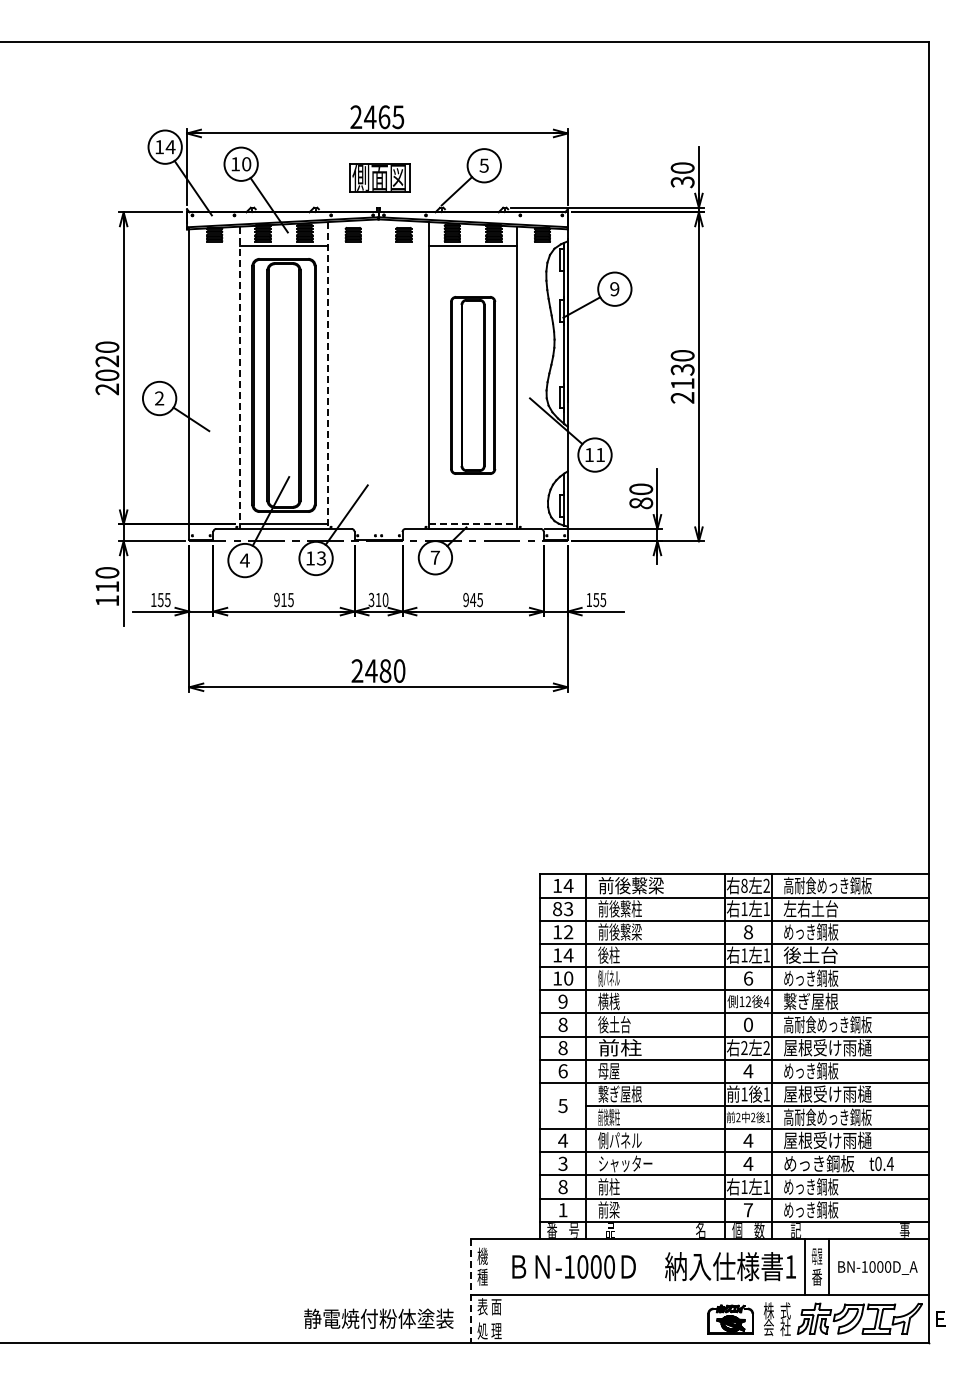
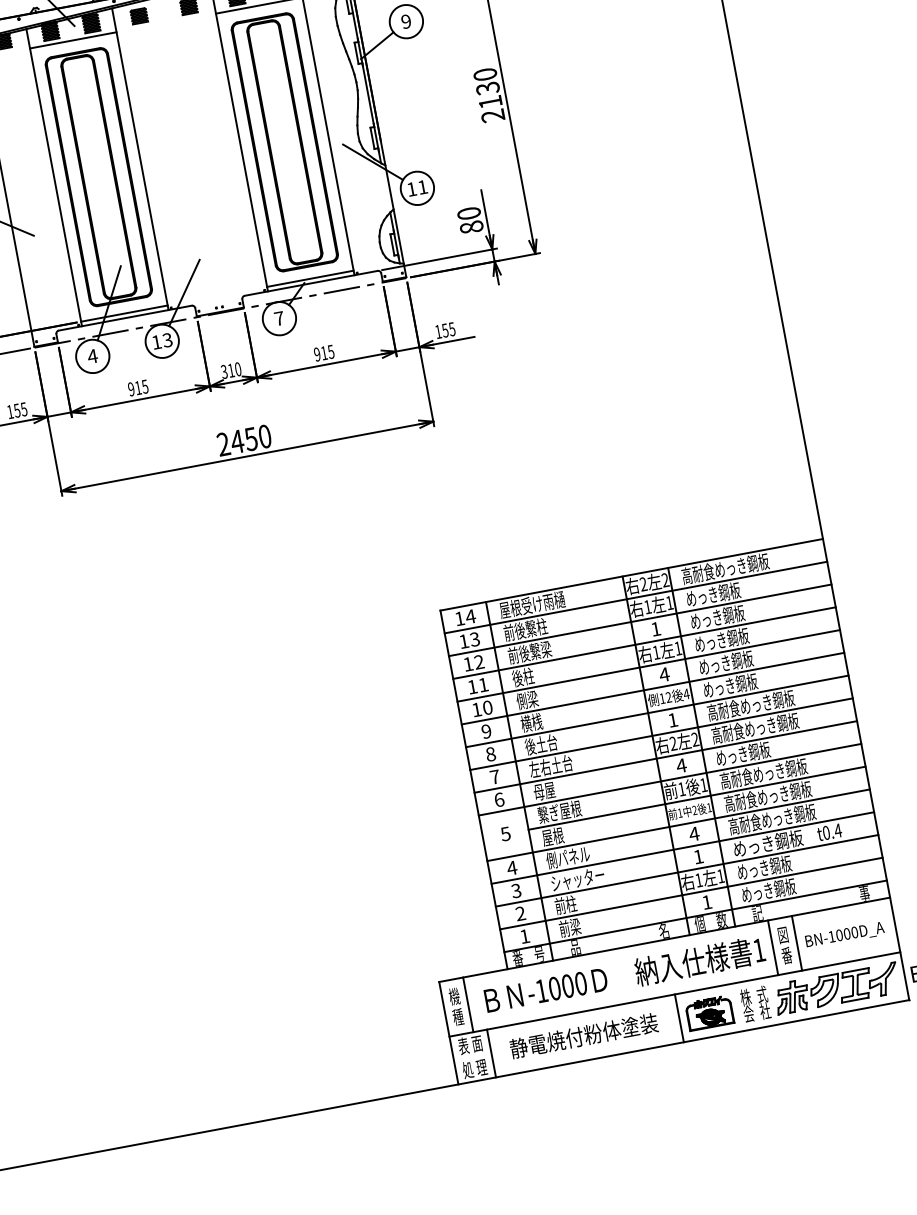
line: (328, 376) -> (140, 160), dashed -> solid
line: (239, 378) -> (53, 178), dashed -> solid
part: (472, 385) -> (284, 142), size x1.43
line: (473, 524) -> (310, 278), dashed -> solid
text: (473, 599) -> (324, 352), 945 -> 915
text: (385, 670) -> (251, 438), 2480 -> 2450
text: (631, 885) -> (532, 604), 前後繋梁 -> 屋根受け雨樋
text: (744, 885) -> (643, 583), 8 -> 2
text: (810, 908) -> (712, 594), 左右土台 -> めっき鋼板
text: (557, 909) -> (464, 641), 83 -> 13
text: (748, 932) -> (656, 629), 8 -> 1
text: (810, 954) -> (721, 639), 後土台 -> めっき鋼板
text: (568, 955) -> (483, 685), 14 -> 11
text: (608, 977) -> (526, 699), 側パネル -> 側梁
text: (748, 978) -> (664, 674), 6 -> 4
text: (811, 1001) -> (730, 685), 繋ぎ屋根 -> めっき鋼板
text: (748, 1024) -> (673, 719), 0 -> 1
text: (619, 1047) -> (550, 766), 前柱 -> 左右土台
text: (827, 1047) -> (754, 727), 屋根受け雨樋 -> 高耐食めっき鋼板
text: (562, 1048) -> (494, 777), 8 -> 7
text: (827, 1093) -> (763, 773), 屋根受け雨樋 -> 高耐食めっき鋼板
text: (608, 1116) -> (552, 836), 前後繋柱 -> 屋根
text: (738, 1116) -> (680, 812), 2 -> 1
text: (827, 1140) -> (772, 819), 屋根受け雨樋 -> 高耐食めっき鋼板
text: (748, 1163) -> (698, 856), 4 -> 1
text: (562, 1187) -> (520, 914), 8 -> 2
text: (748, 1210) -> (707, 902), 7 -> 1
text: (816, 1256) -> (782, 935), 母屋 -> 図
line: (494, 1266) -> (467, 1004), added
line: (470, 1291) -> (448, 1033), dashed -> solid
text: (378, 1318) -> (583, 1035), moved
line: (508, 1318) -> (491, 1052), added
line: (699, 1318) -> (678, 1017), added

